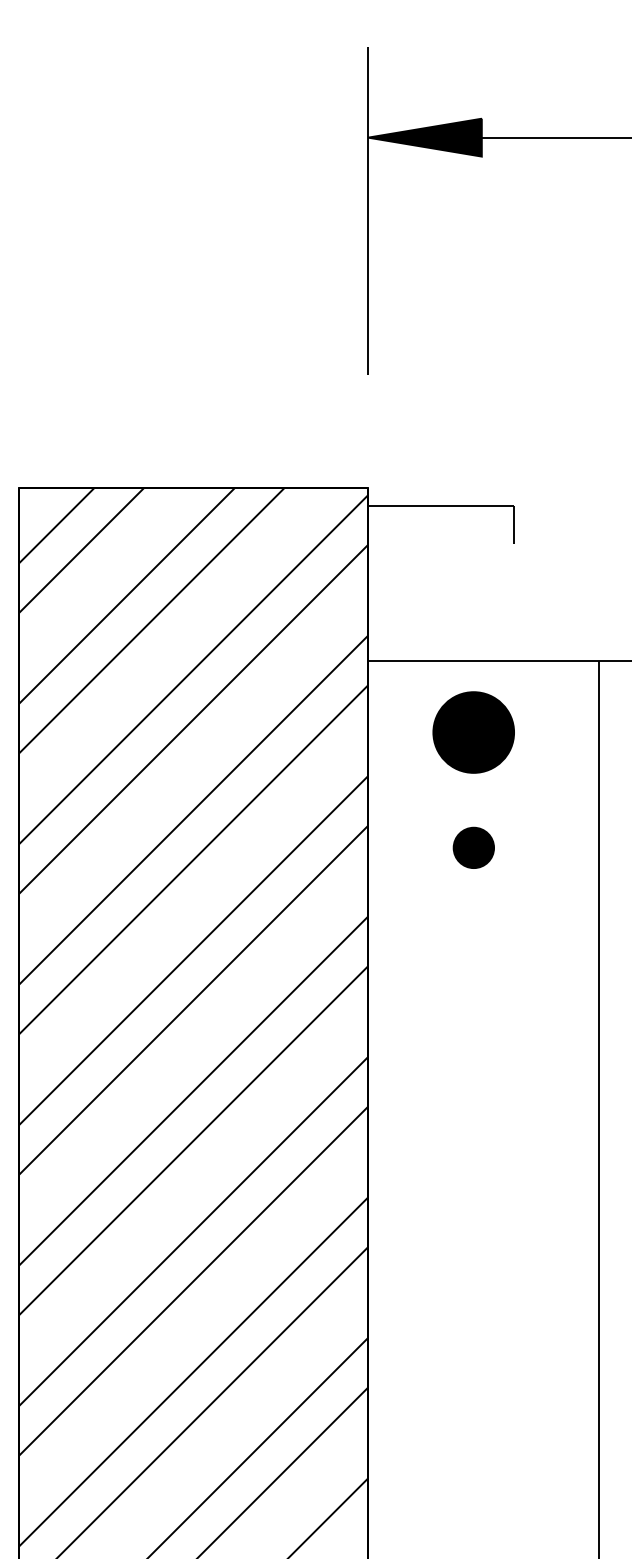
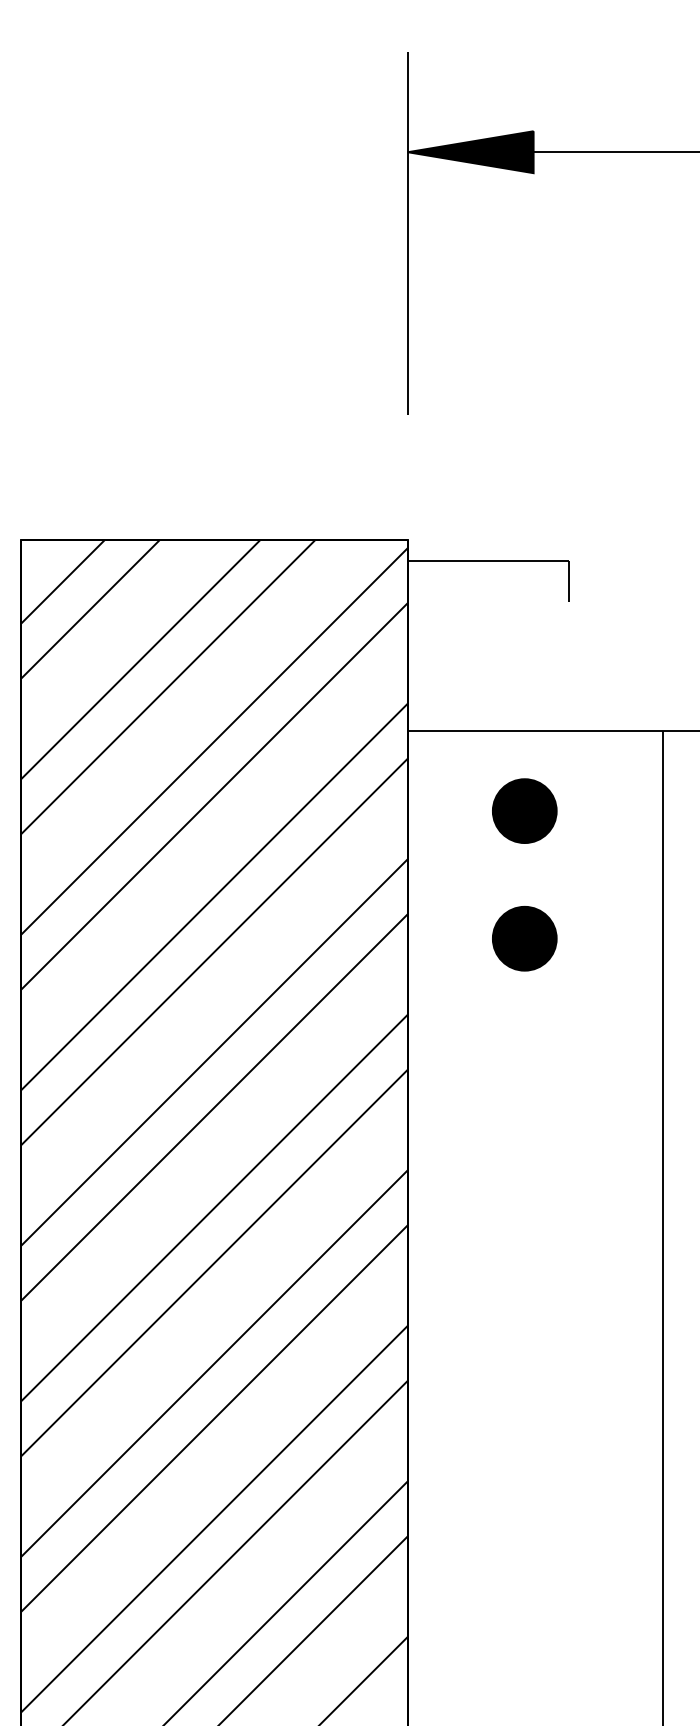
part: (473, 732) -> (524, 810), size x0.71
part: (473, 847) -> (524, 938), size x1.43

